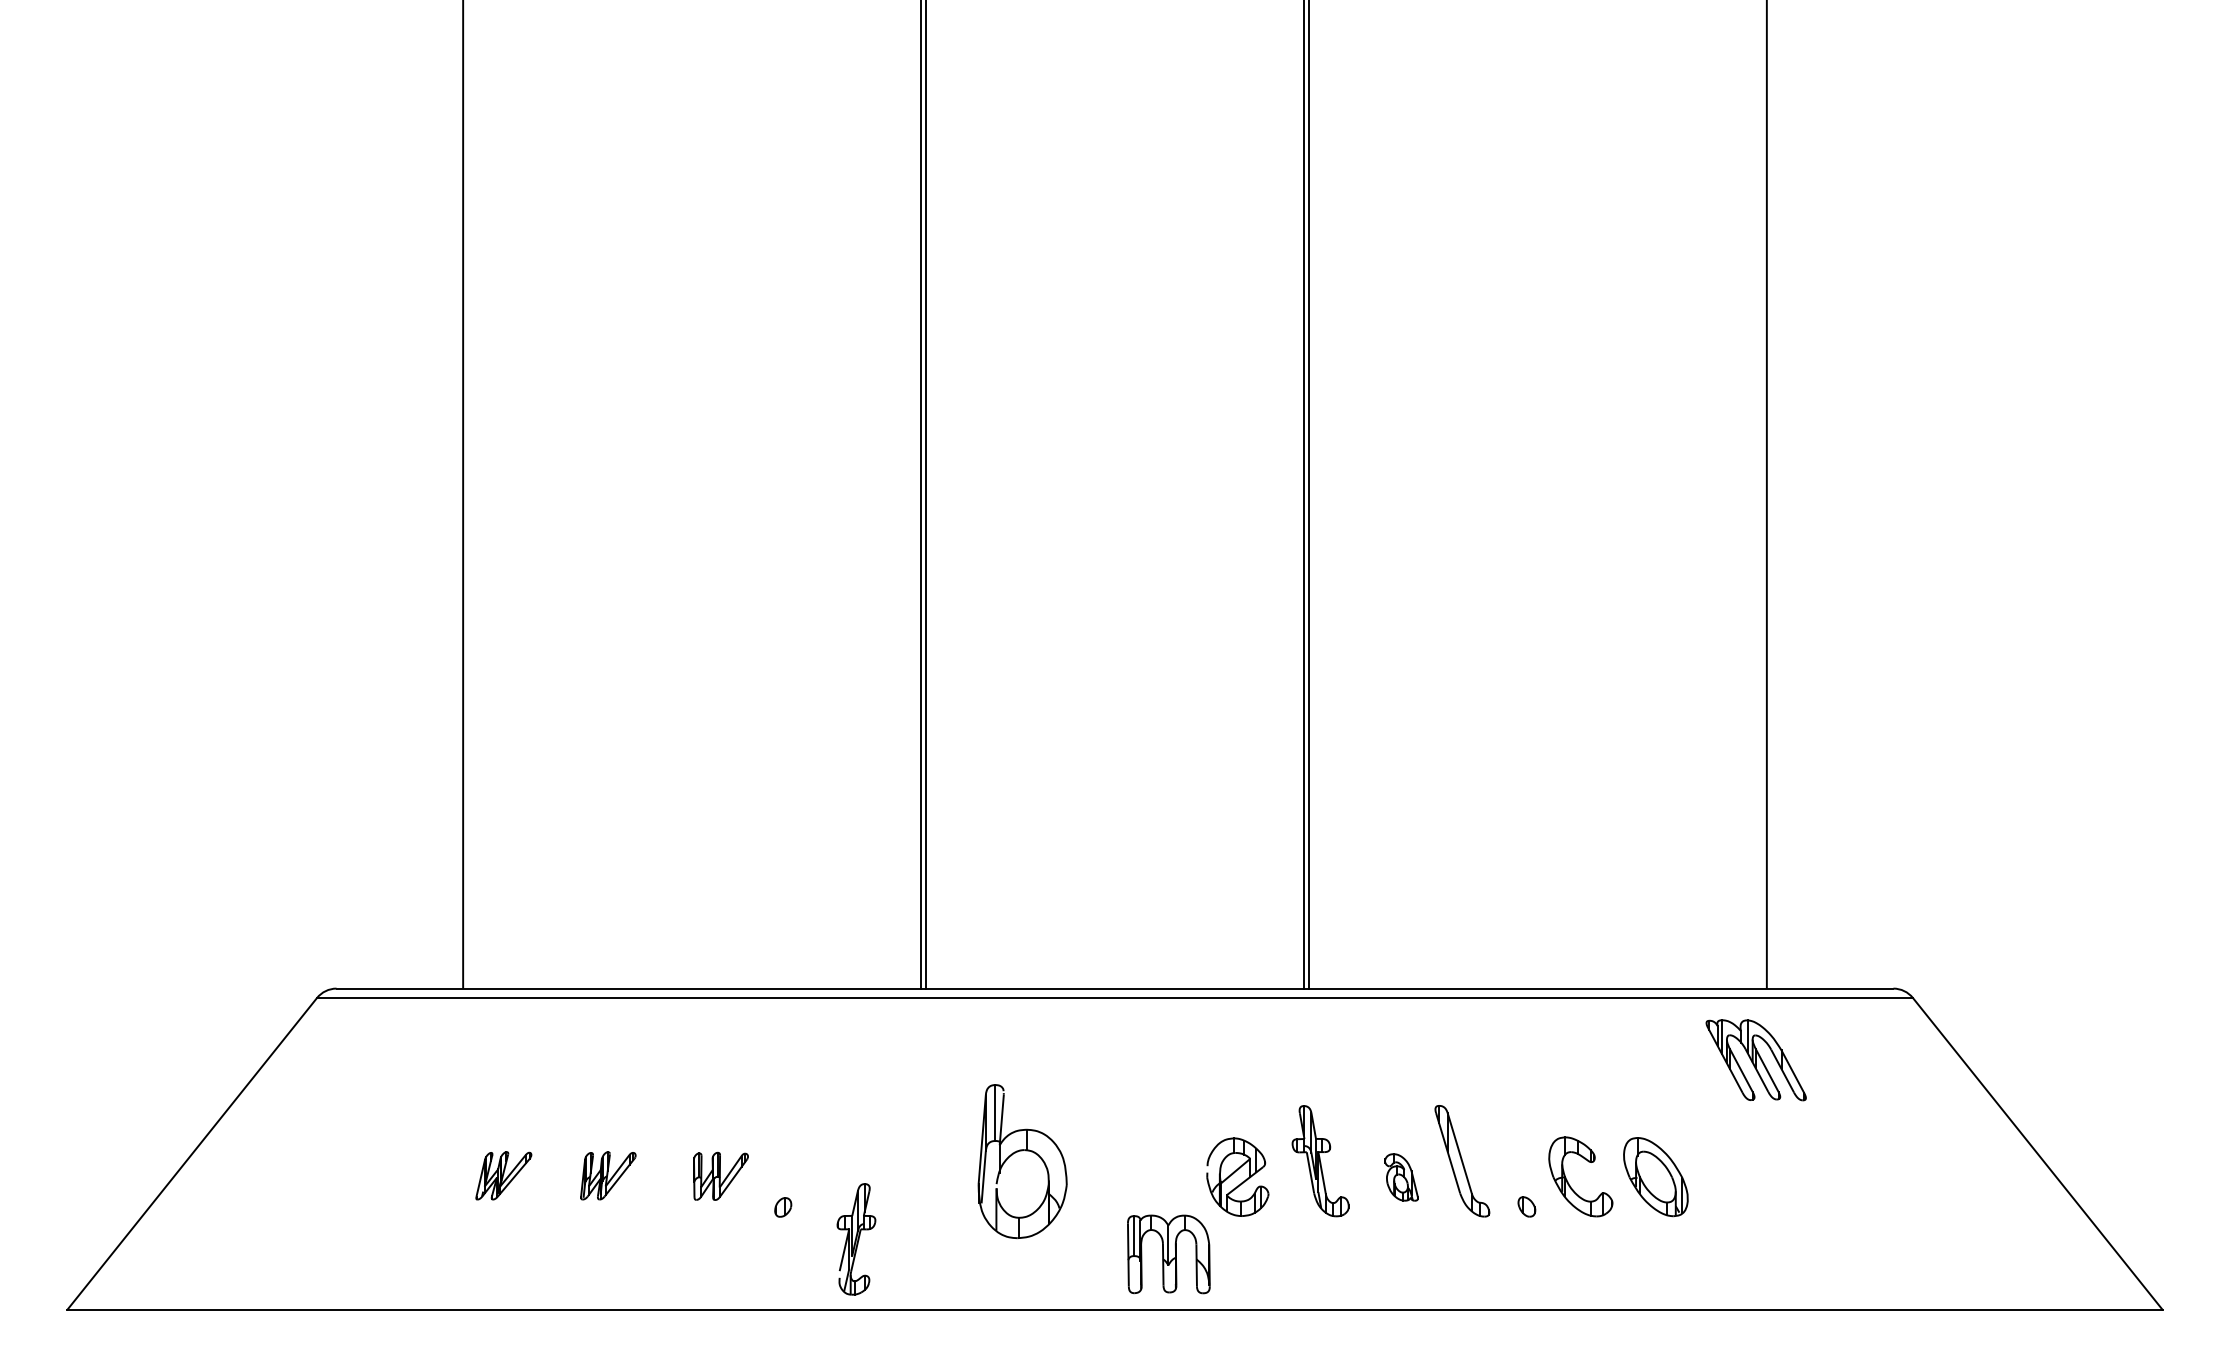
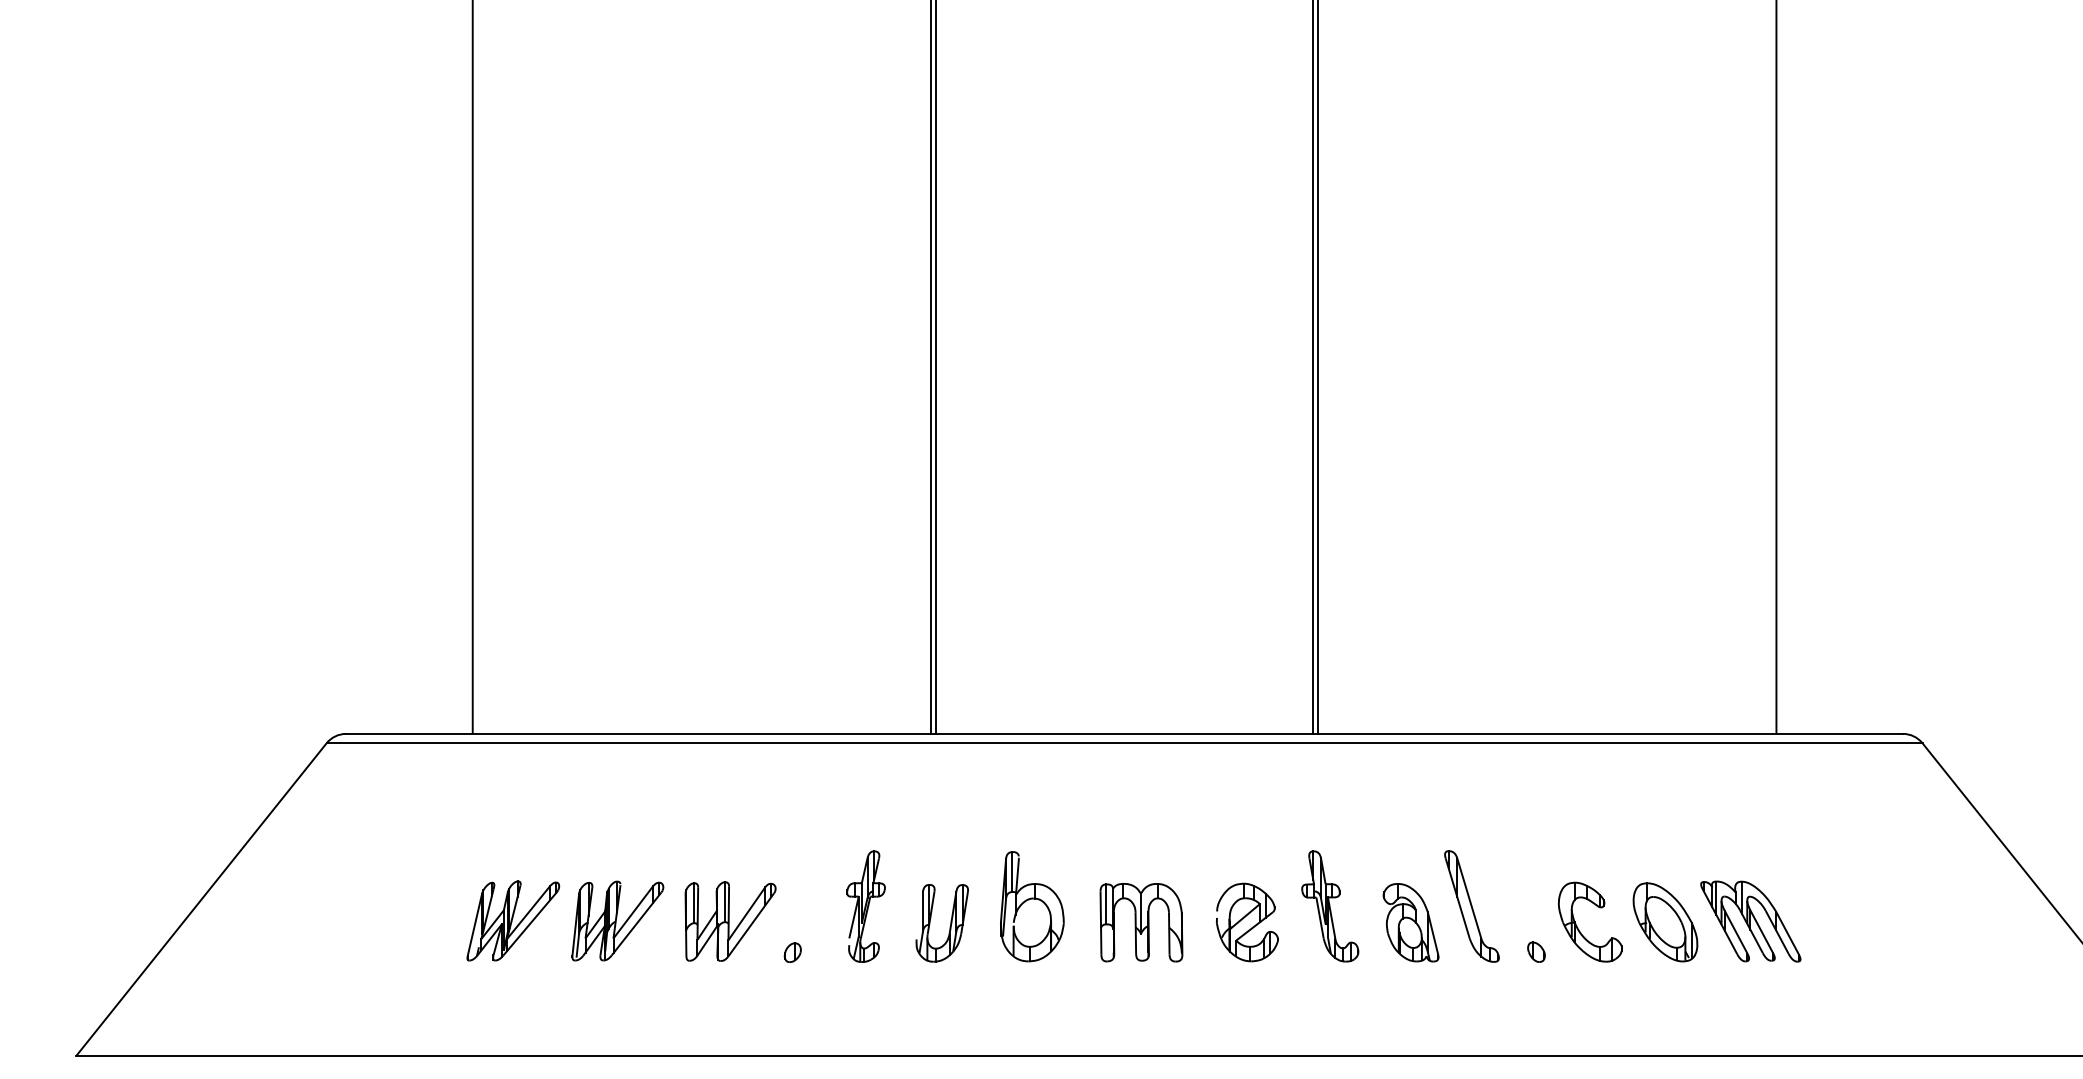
part: (1755, 1060) -> (1750, 921), moved
part: (1022, 1160) -> (1032, 905), size x0.71
part: (503, 1175) -> (513, 920), size x1.67
part: (608, 1175) -> (618, 920), size x1.67
part: (720, 1176) -> (730, 921), size x1.67
part: (940, 1177) -> (950, 922), added
part: (1401, 1177) -> (1411, 922), size x1.67
part: (856, 1239) -> (866, 906), moved
part: (1168, 1254) -> (1141, 922), moved

